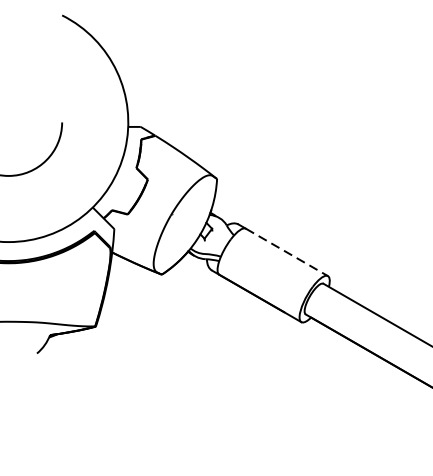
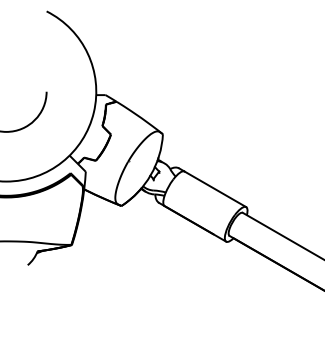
line: (287, 252) -> (215, 189), dashed -> solid

